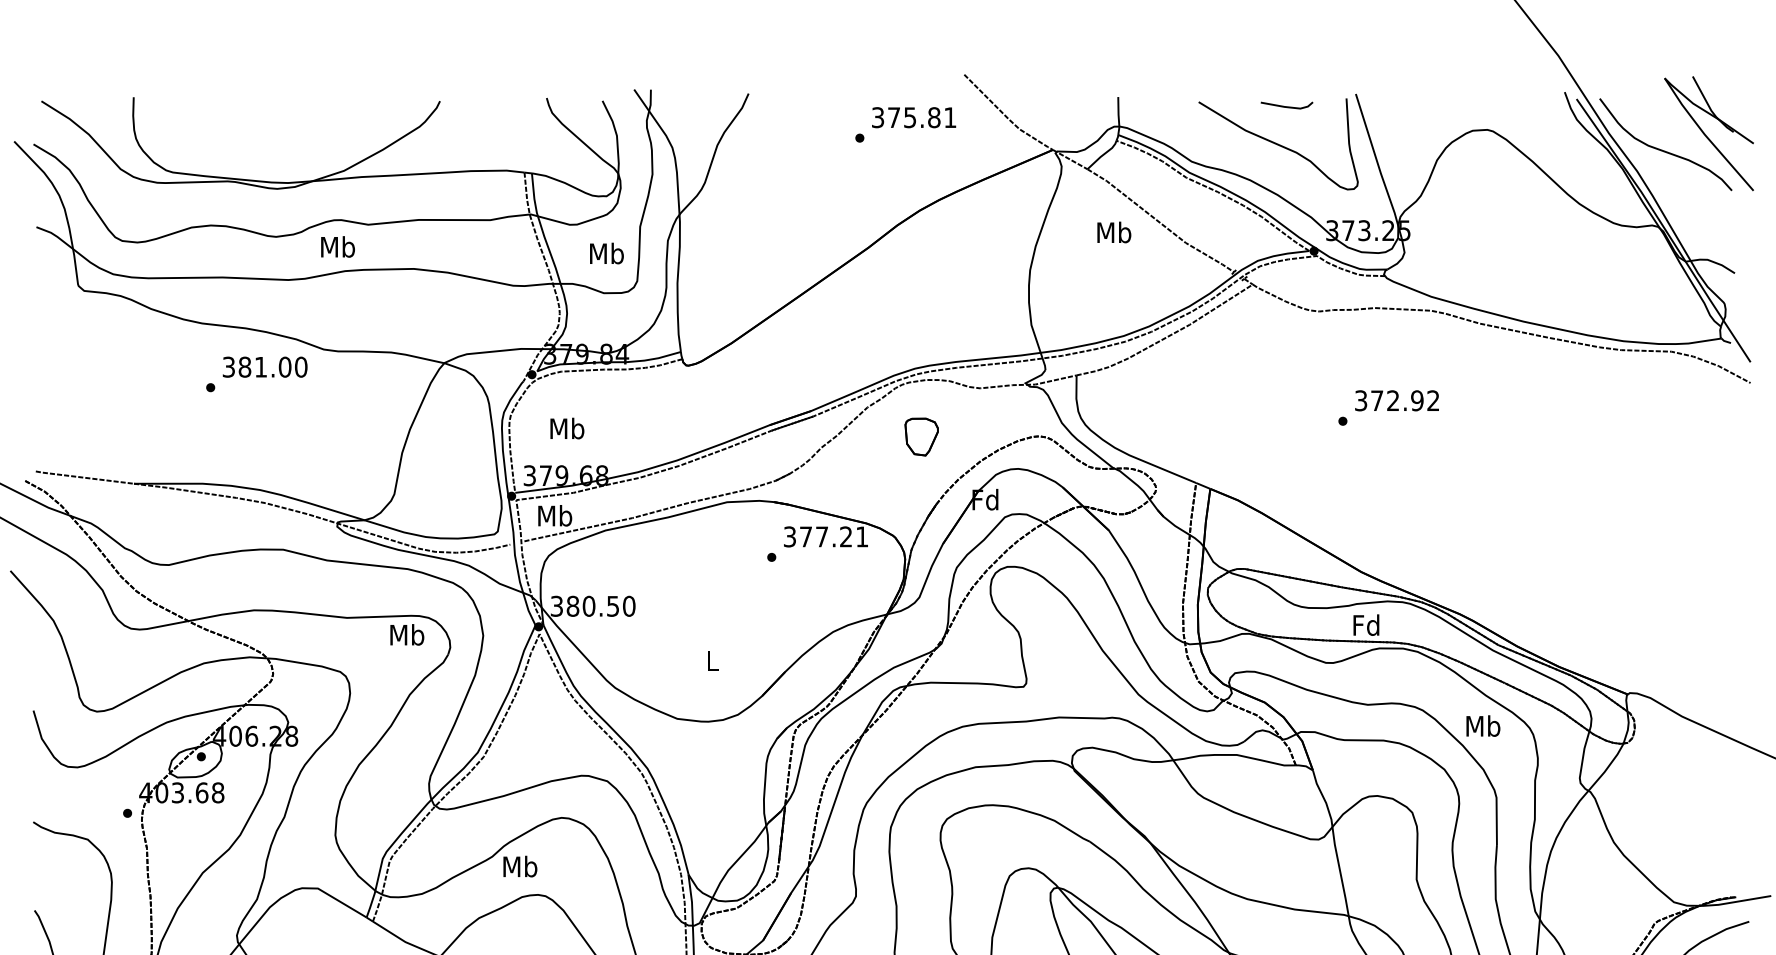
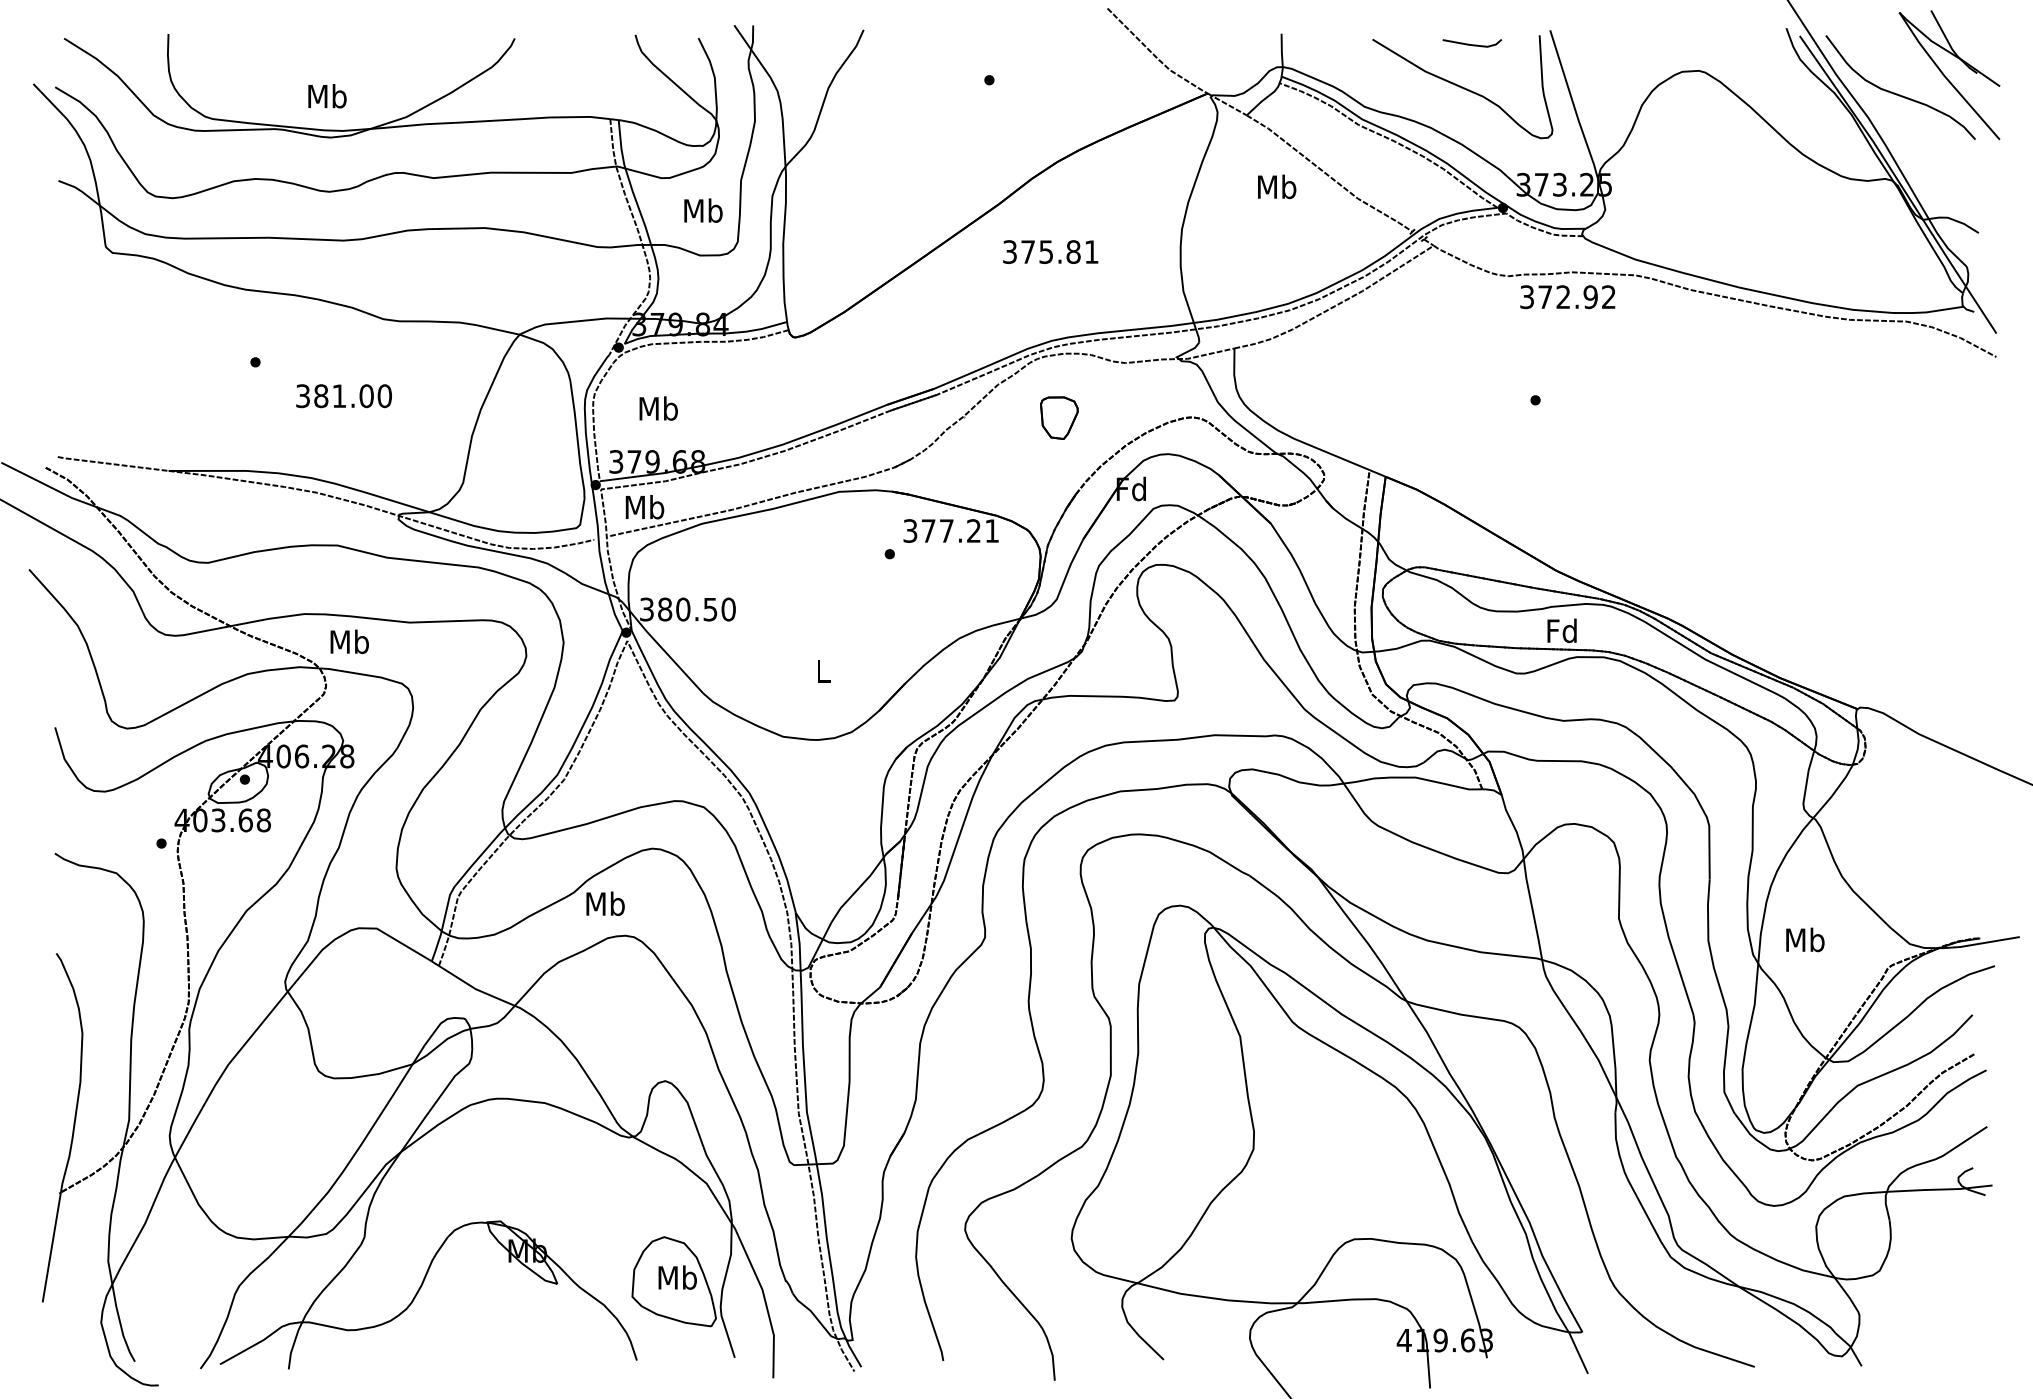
text: (913, 117) -> (1050, 251), moved
text: (338, 247) -> (327, 96), moved
text: (264, 367) -> (343, 396), moved
text: (1396, 401) -> (1567, 297), moved
text: (407, 634) -> (349, 641), moved
text: (1483, 725) -> (1805, 939), moved

